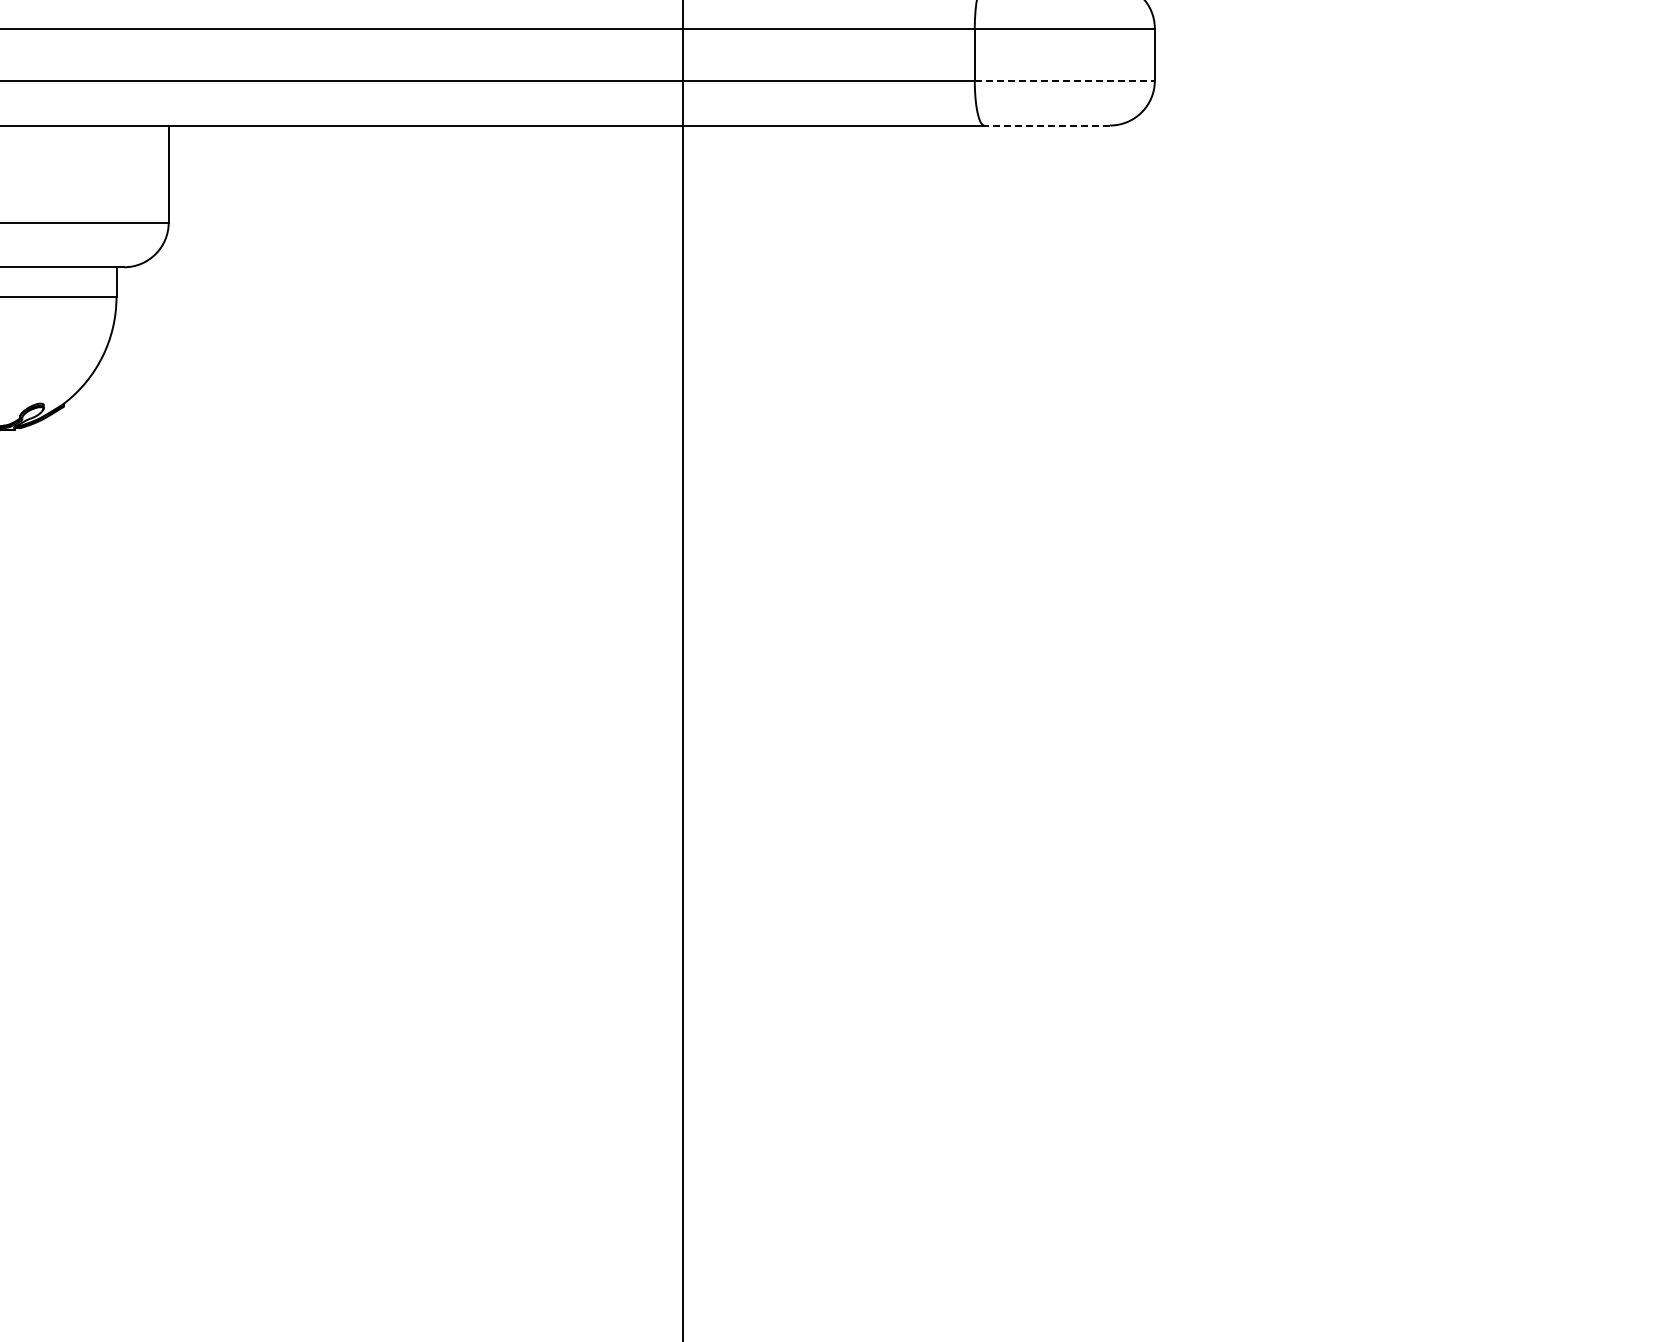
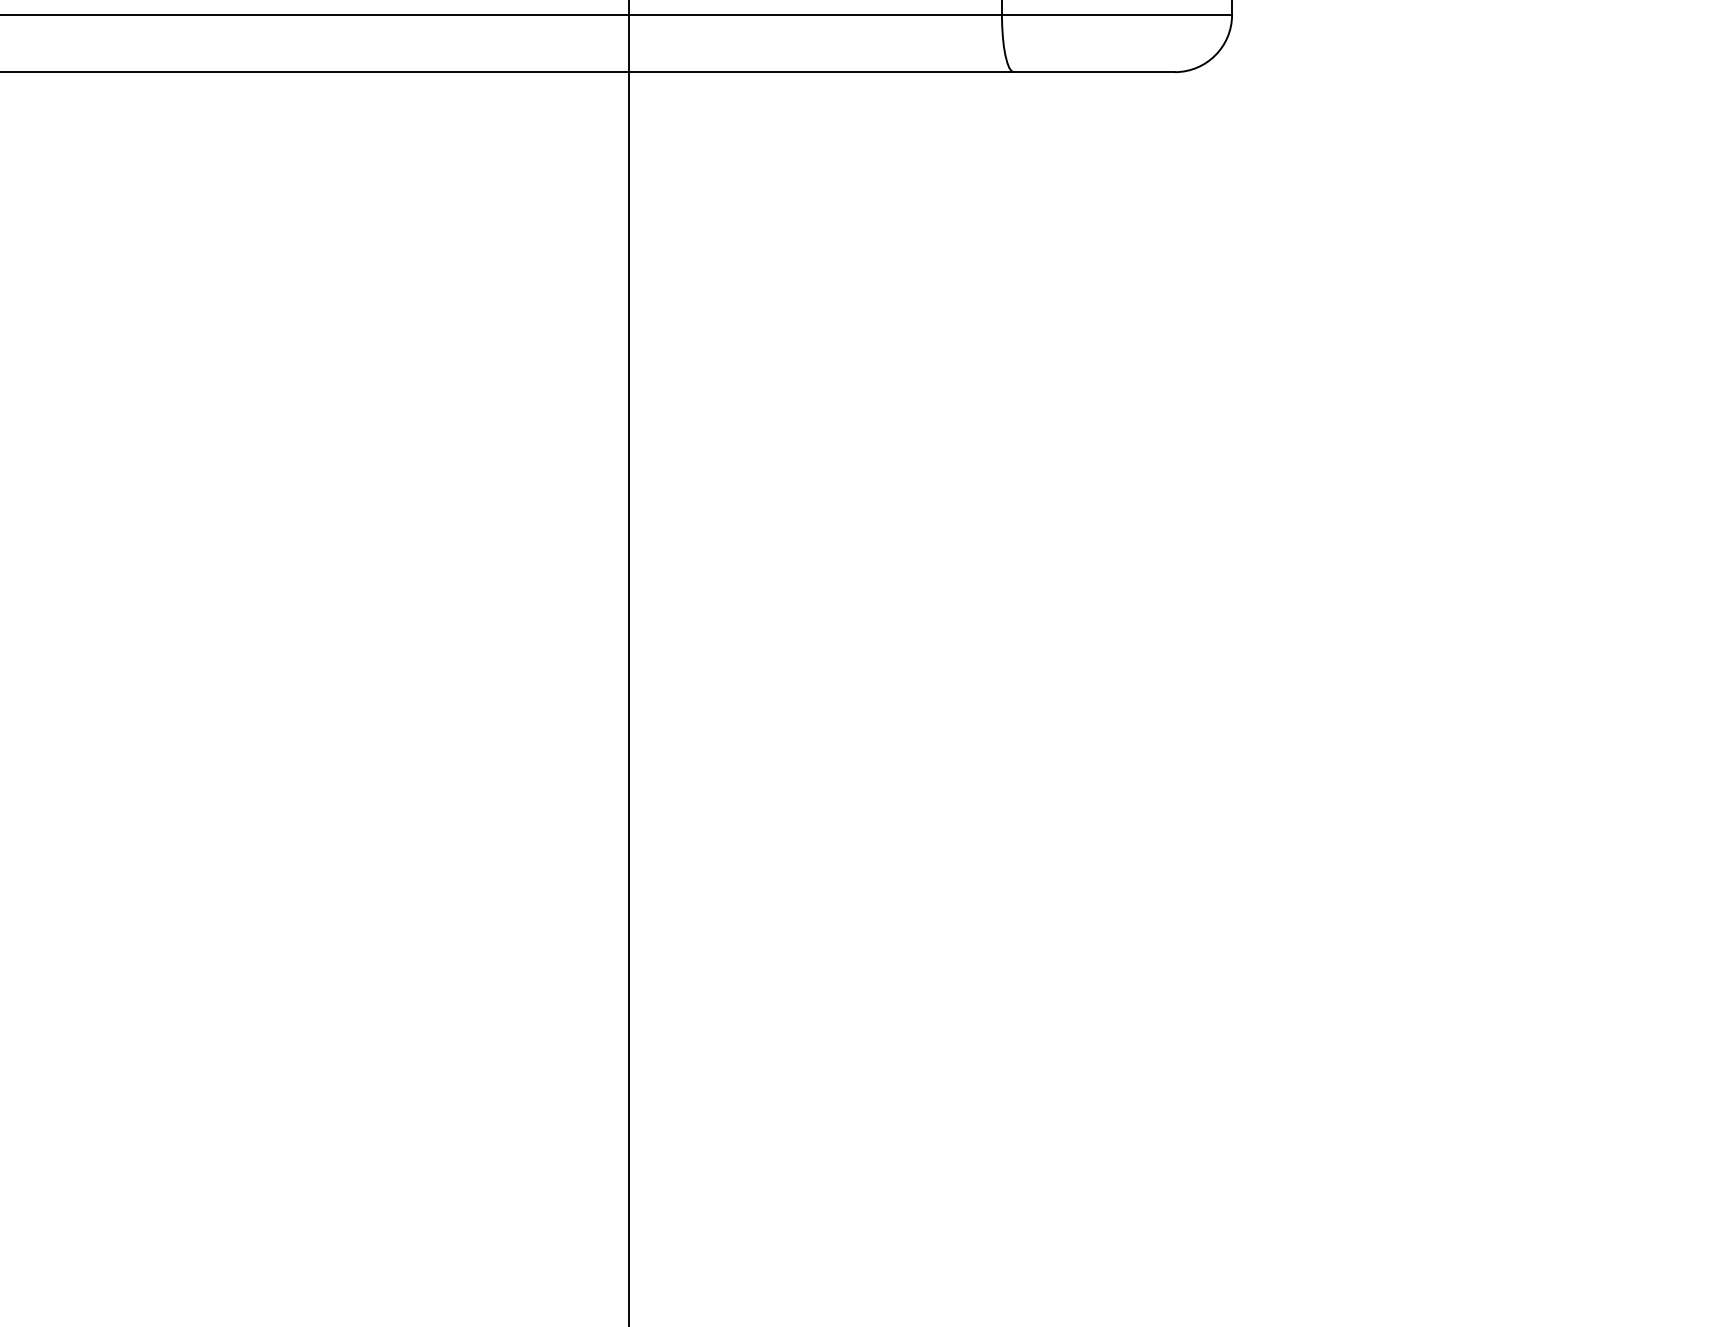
line: (1065, 80) -> (1117, 14), dashed -> solid
line: (1046, 125) -> (1093, 72), dashed -> solid

